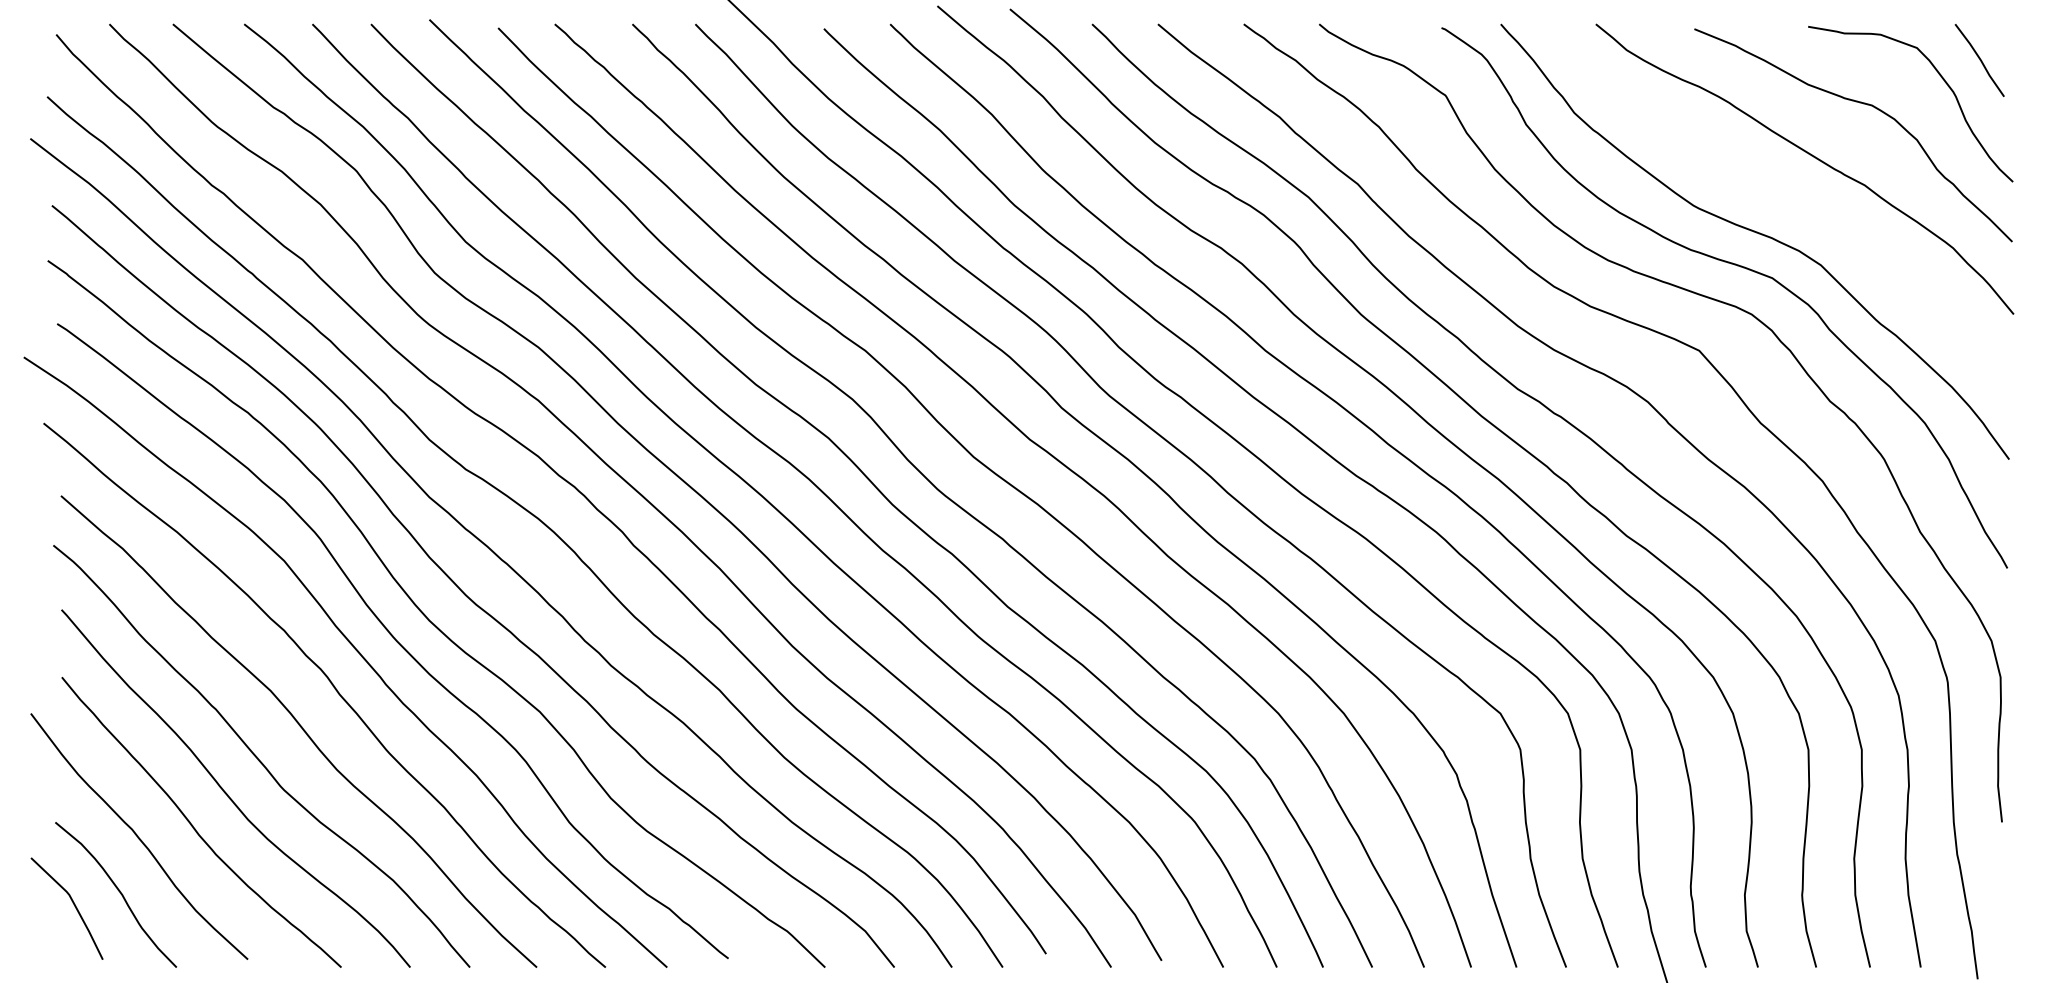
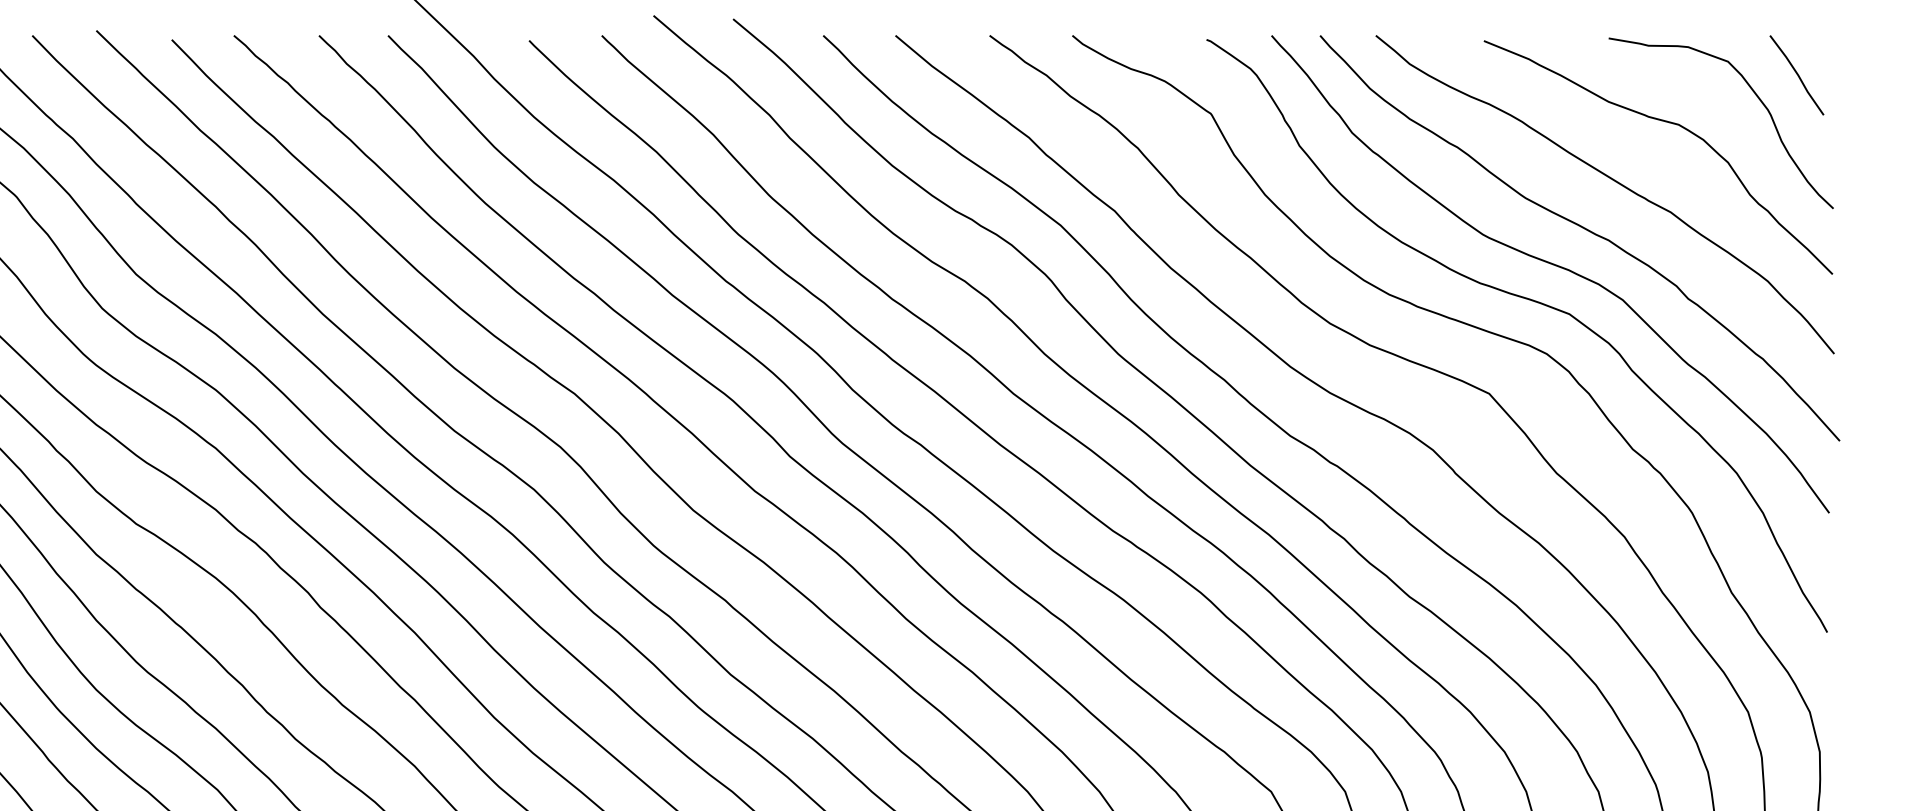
curve: (1784, 200) -> (1582, 228), added

